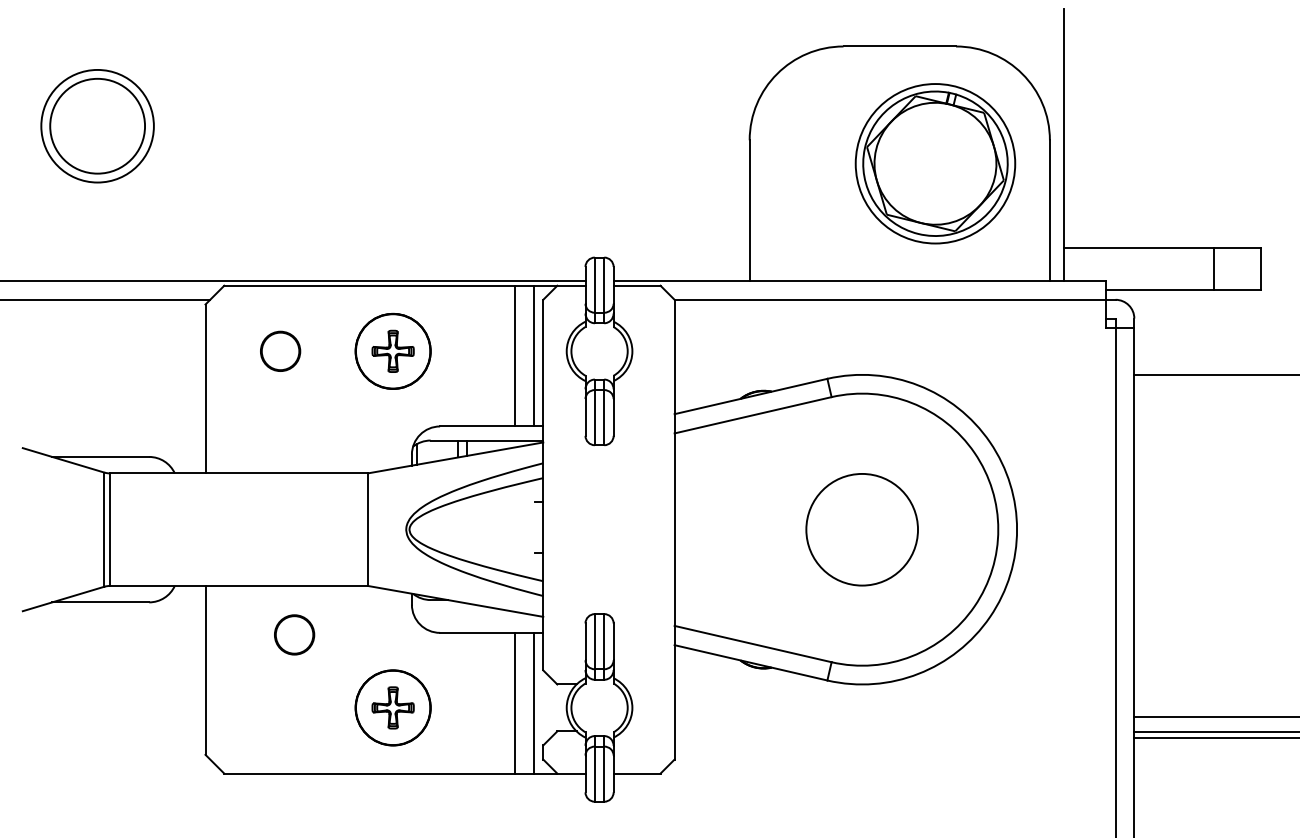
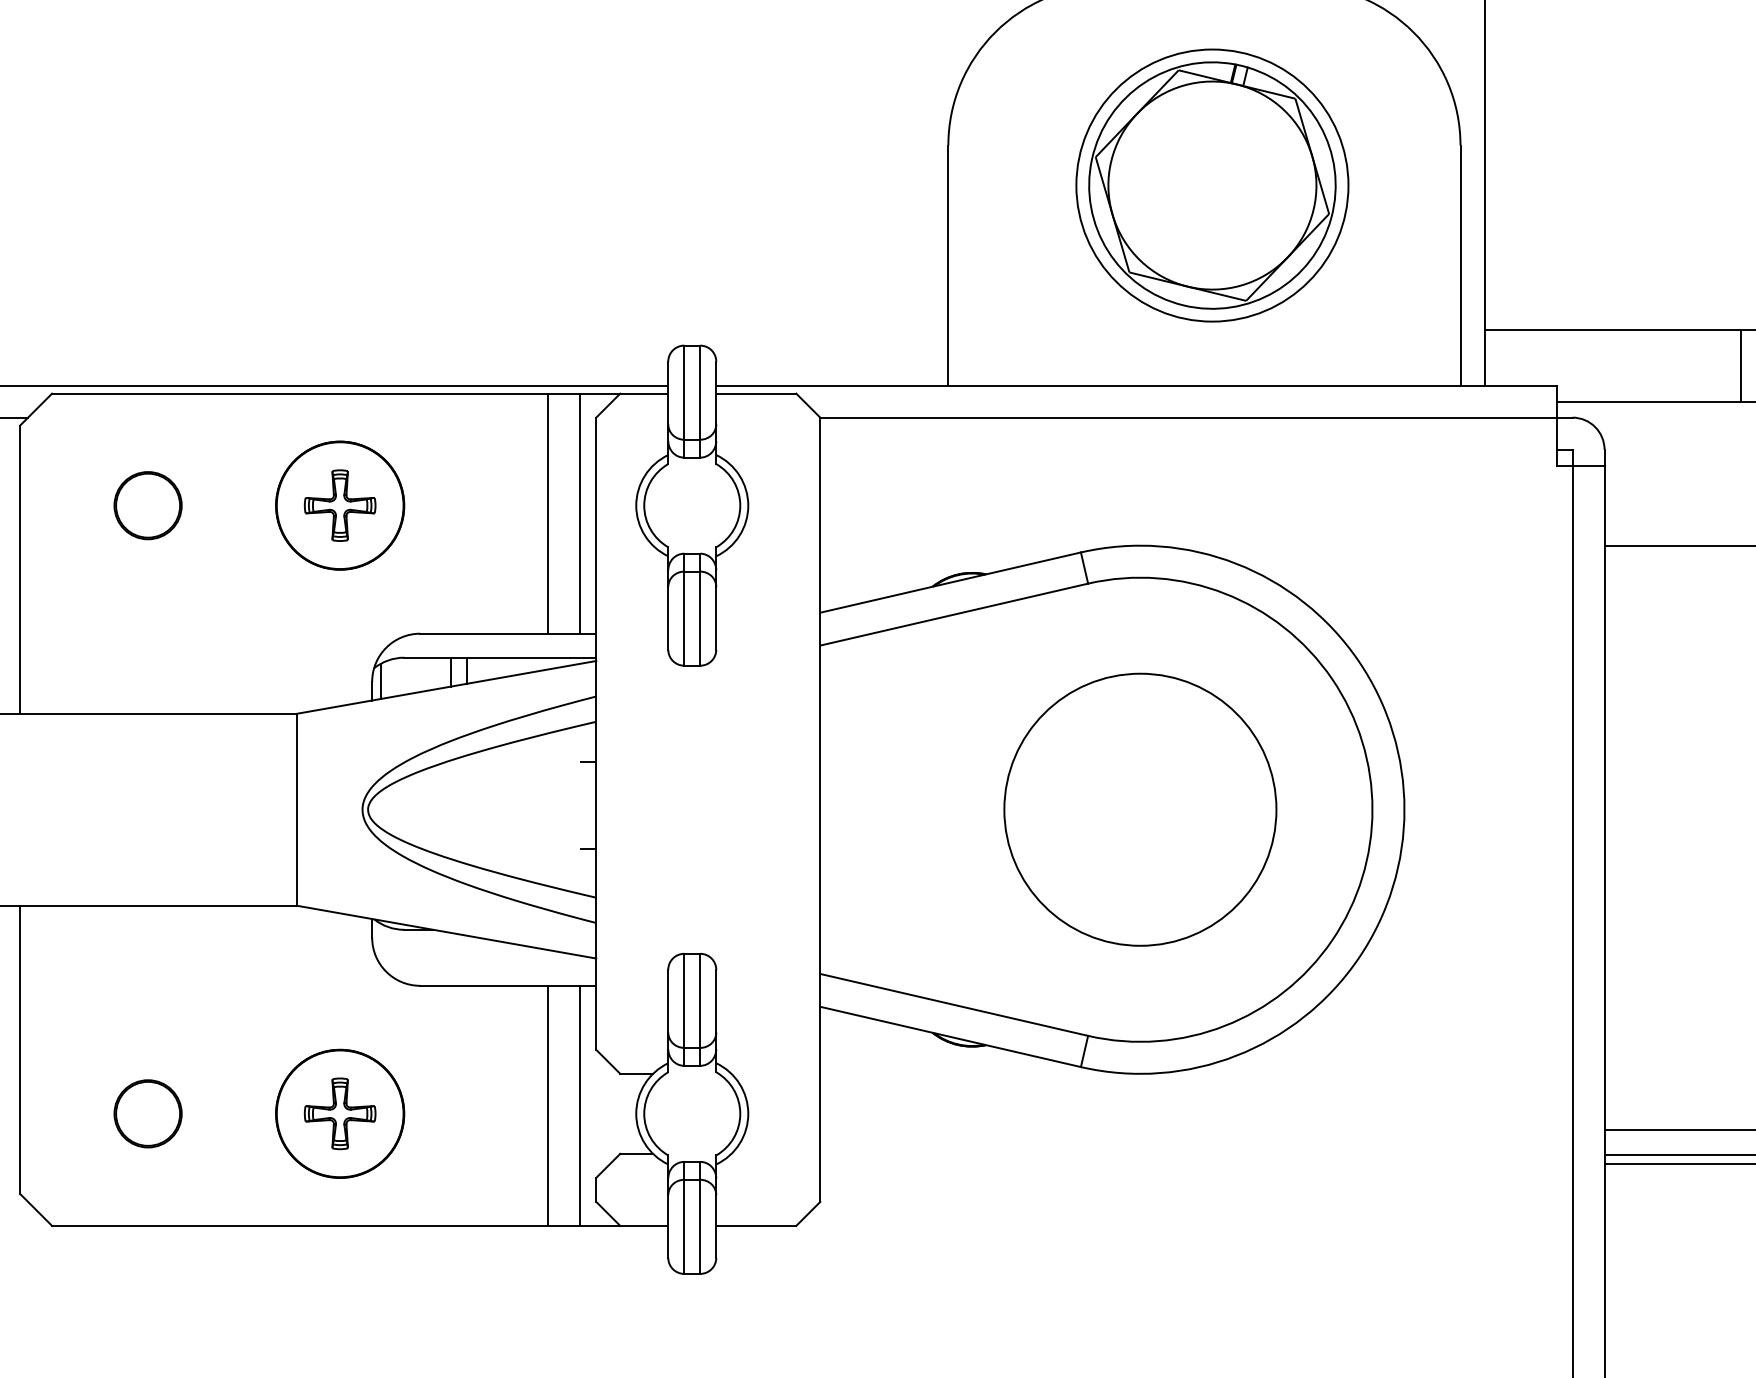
part: (935, 163) -> (1212, 185), moved
circle: (861, 529) -> (1139, 809), size x1.43
circle: (294, 634) -> (147, 1113), moved

